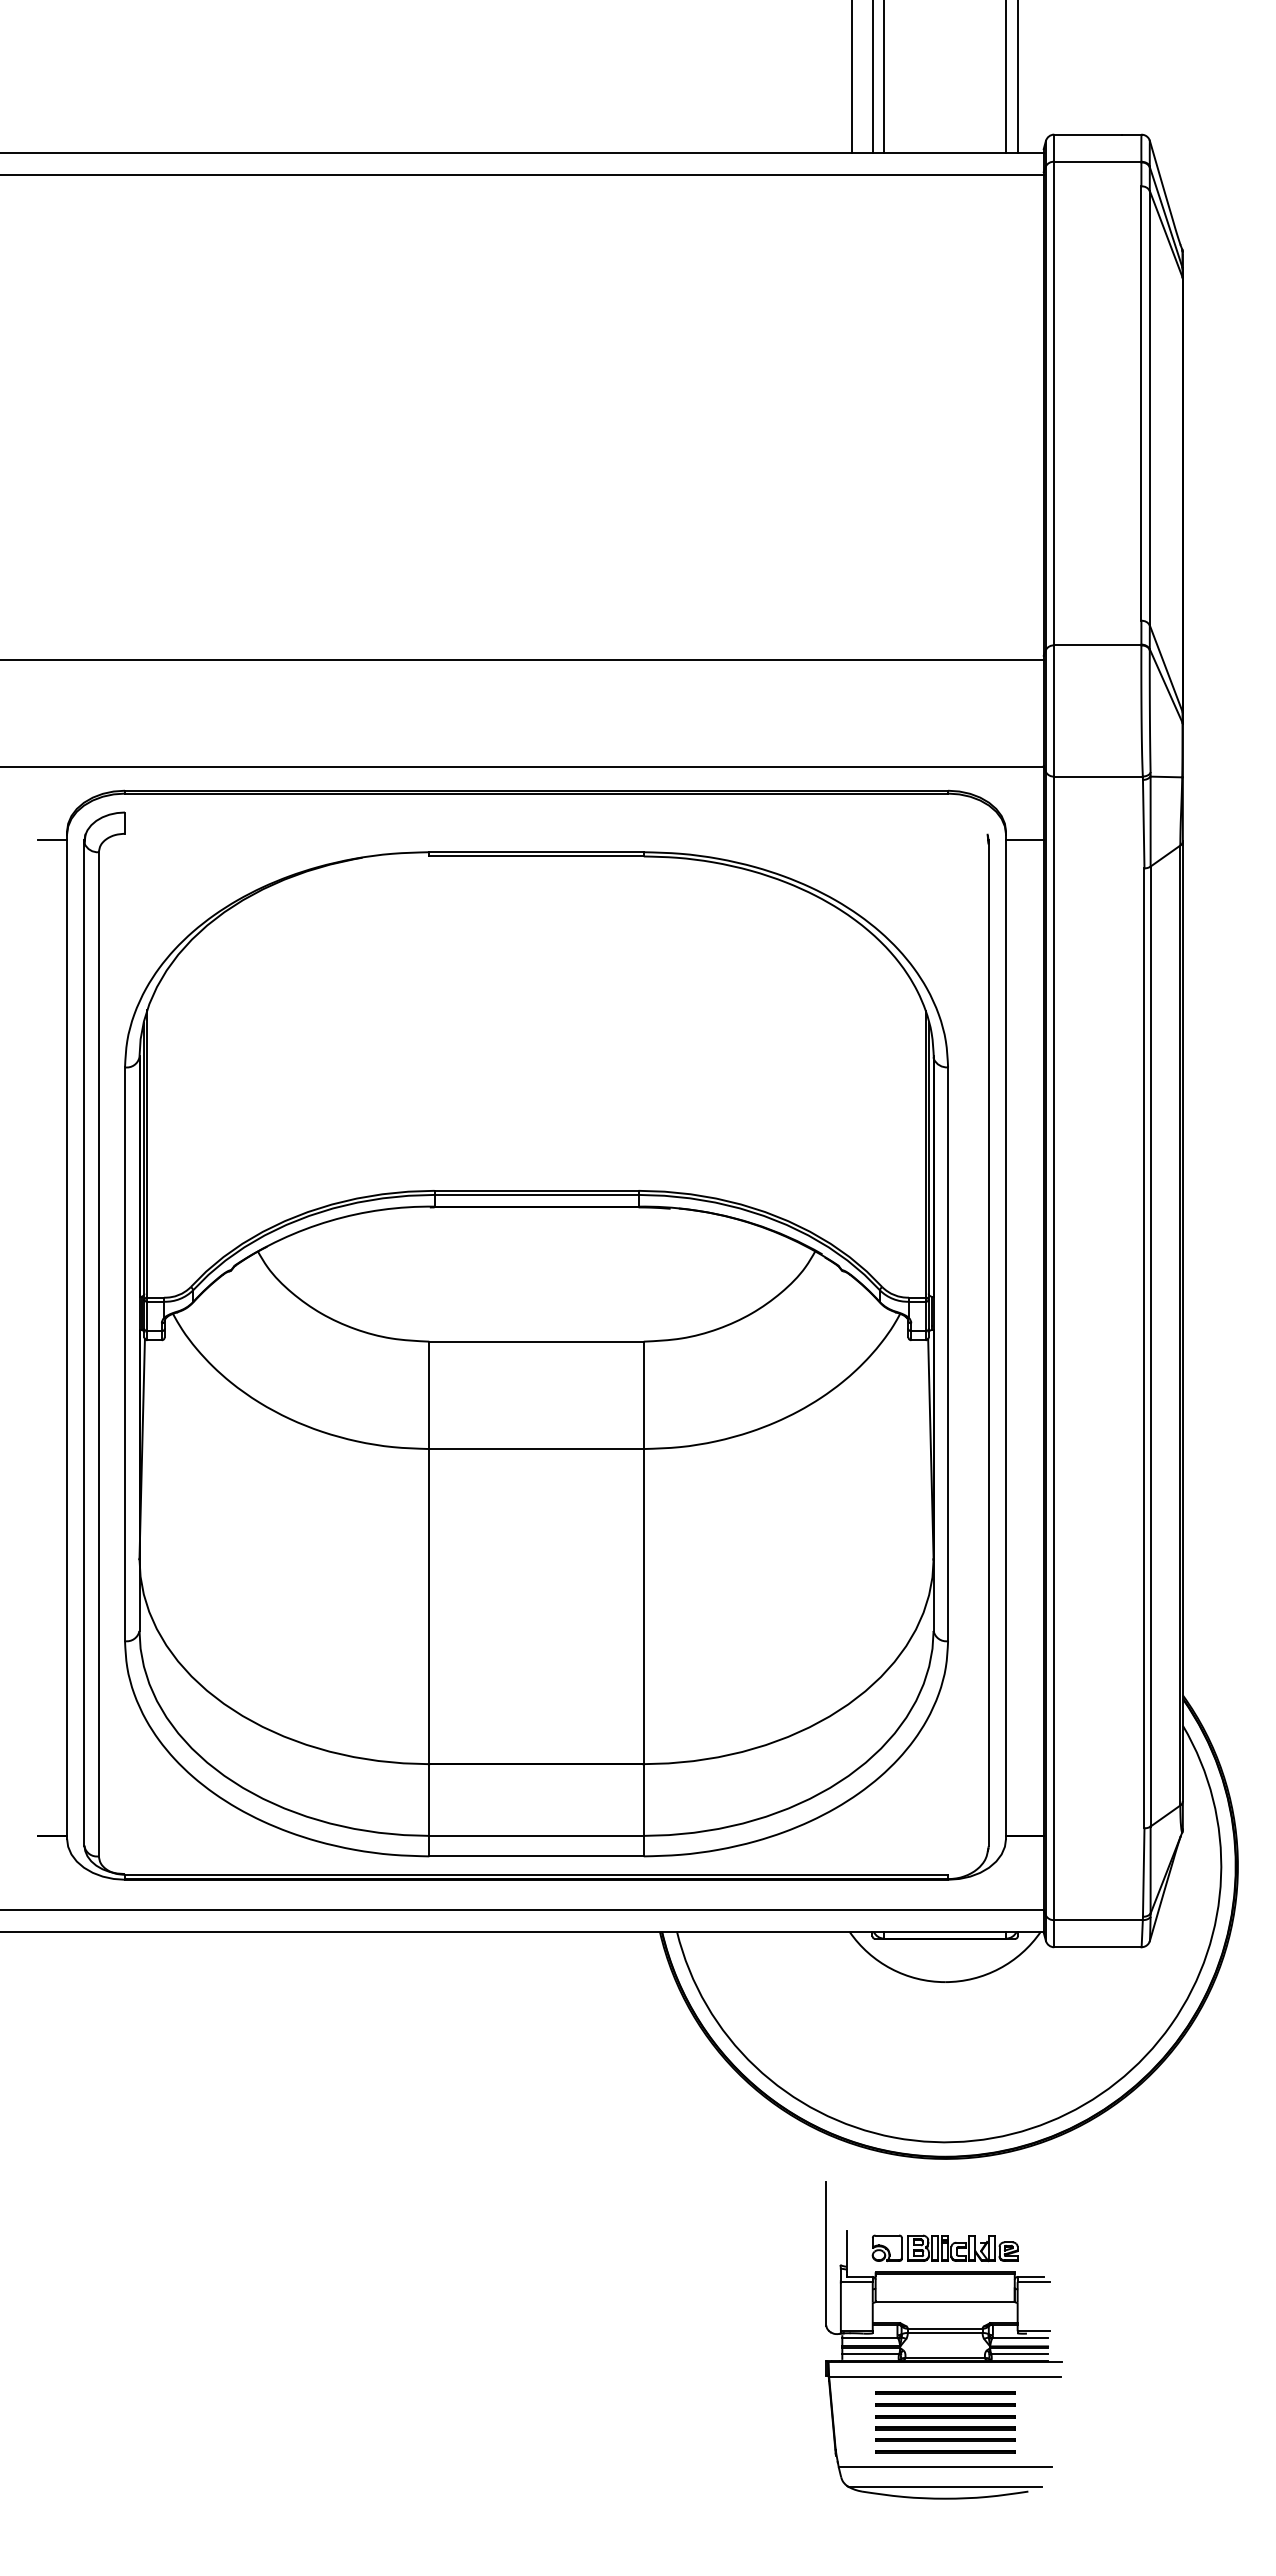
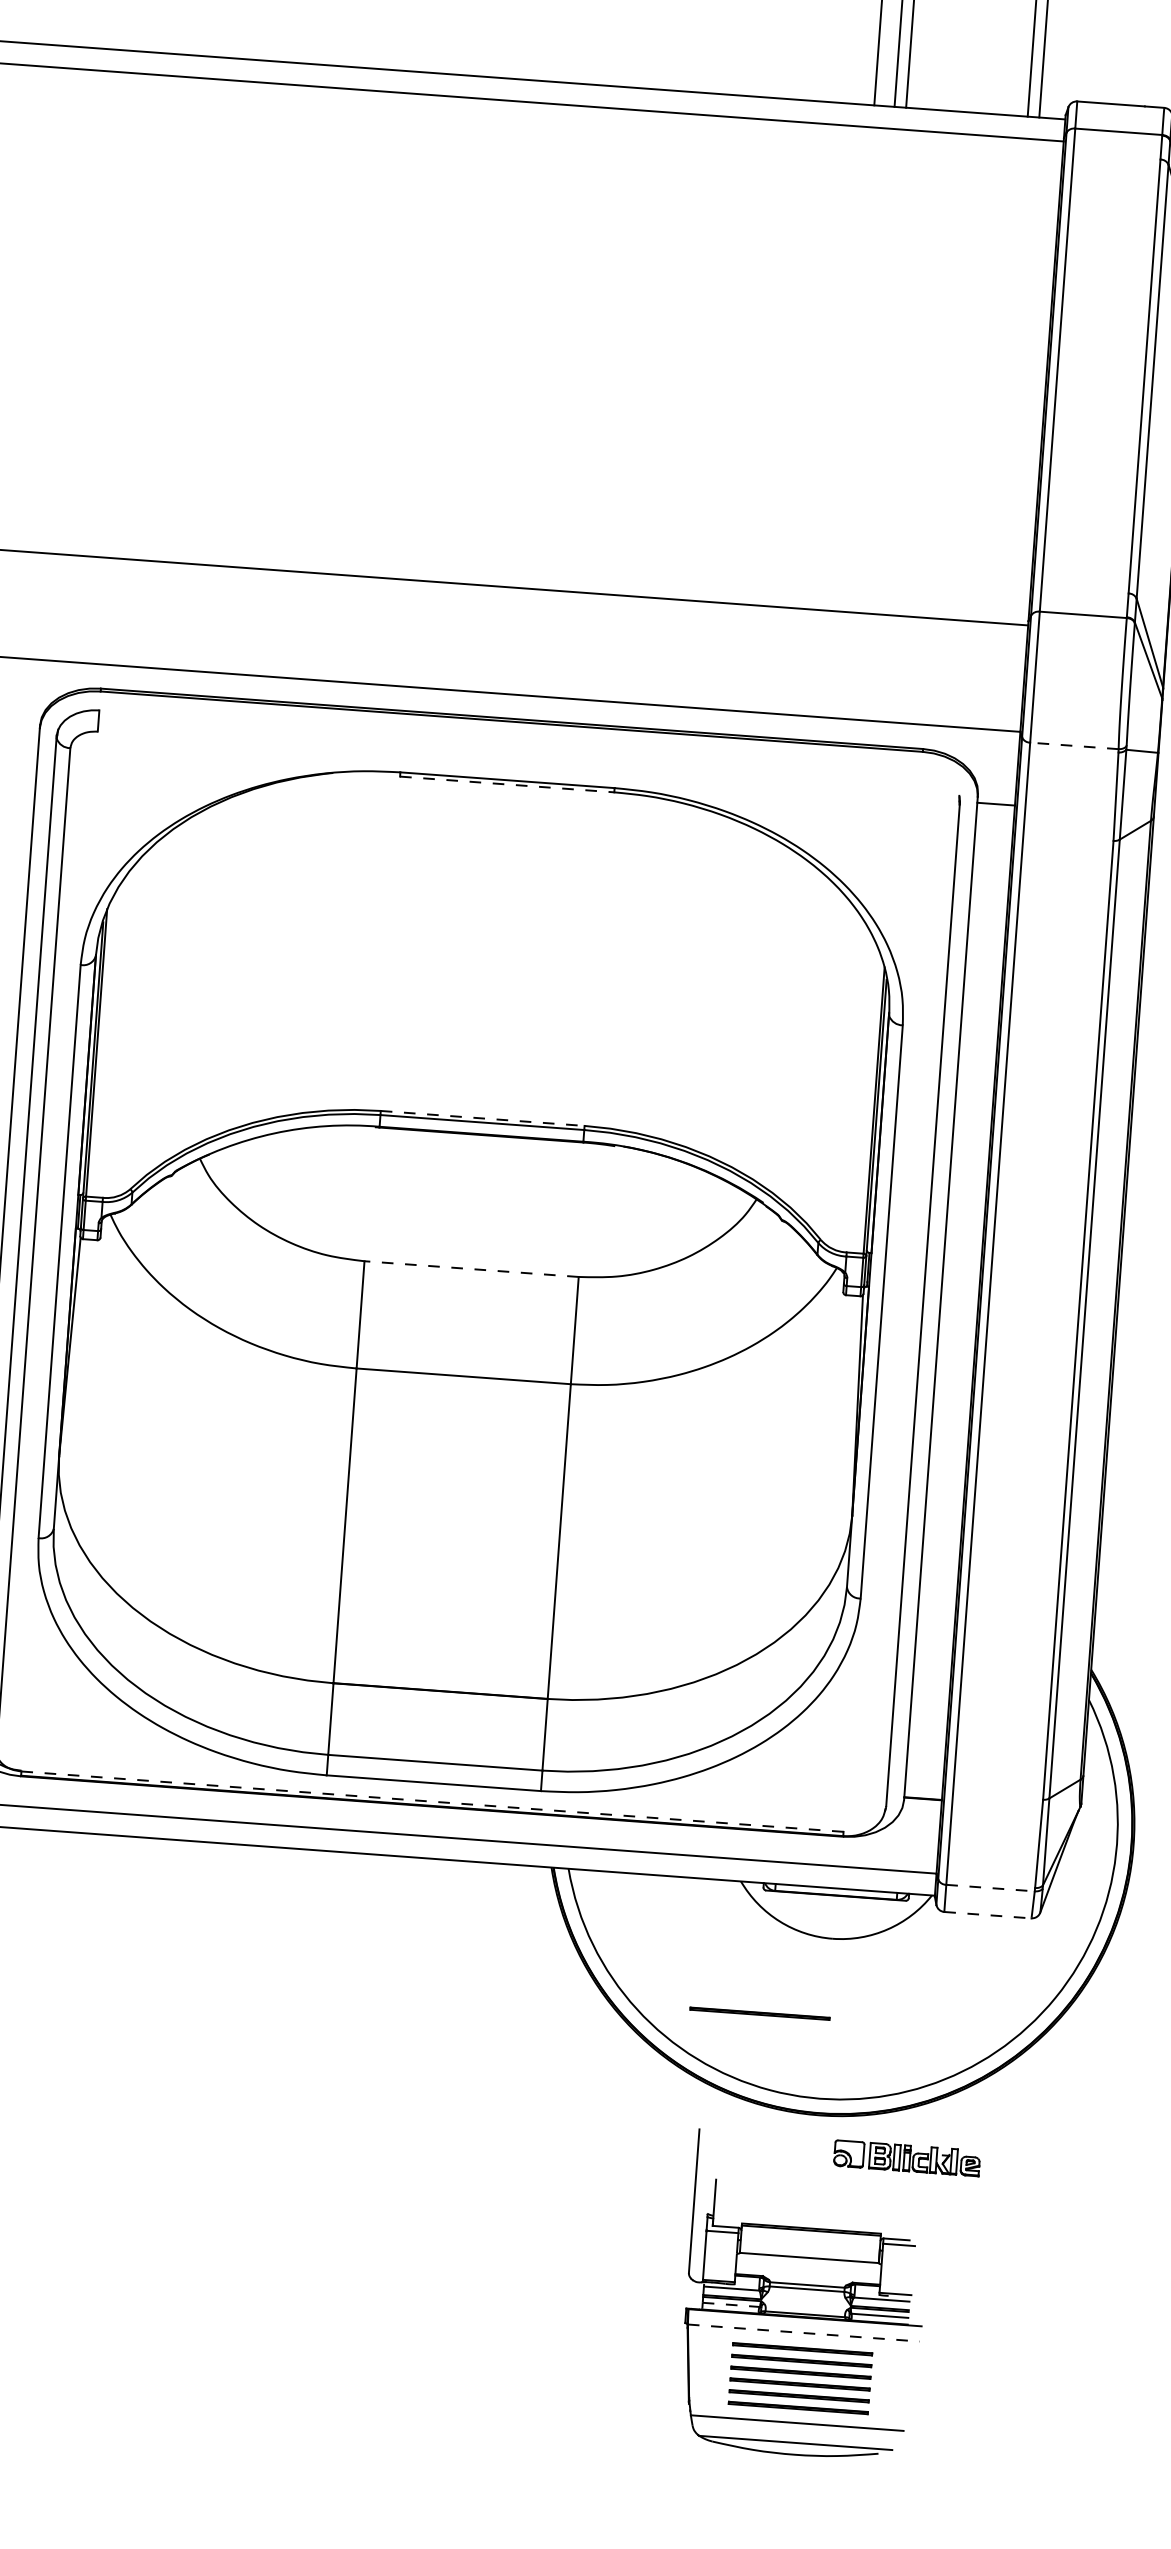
line: (1098, 776) -> (1074, 745), solid -> dashed
line: (52, 840) -> (24, 733), removed
line: (537, 856) -> (508, 784), solid -> dashed
line: (537, 1190) -> (483, 1118), solid -> dashed
line: (536, 1341) -> (471, 1268), solid -> dashed
line: (536, 1874) -> (432, 1801), solid -> dashed
line: (1099, 1920) -> (991, 1888), solid -> dashed
line: (1097, 1947) -> (987, 1915), solid -> dashed
line: (878, 2061) -> (760, 2013), added
part: (944, 2248) -> (906, 2158), moved
line: (871, 2354) -> (731, 2305), solid -> dashed
line: (945, 2376) -> (804, 2332), solid -> dashed

